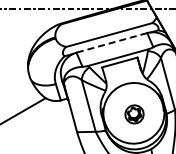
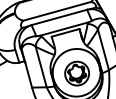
line: (111, 42) -> (59, 17), dashed -> solid
part: (134, 114) -> (77, 73), size x1.67

